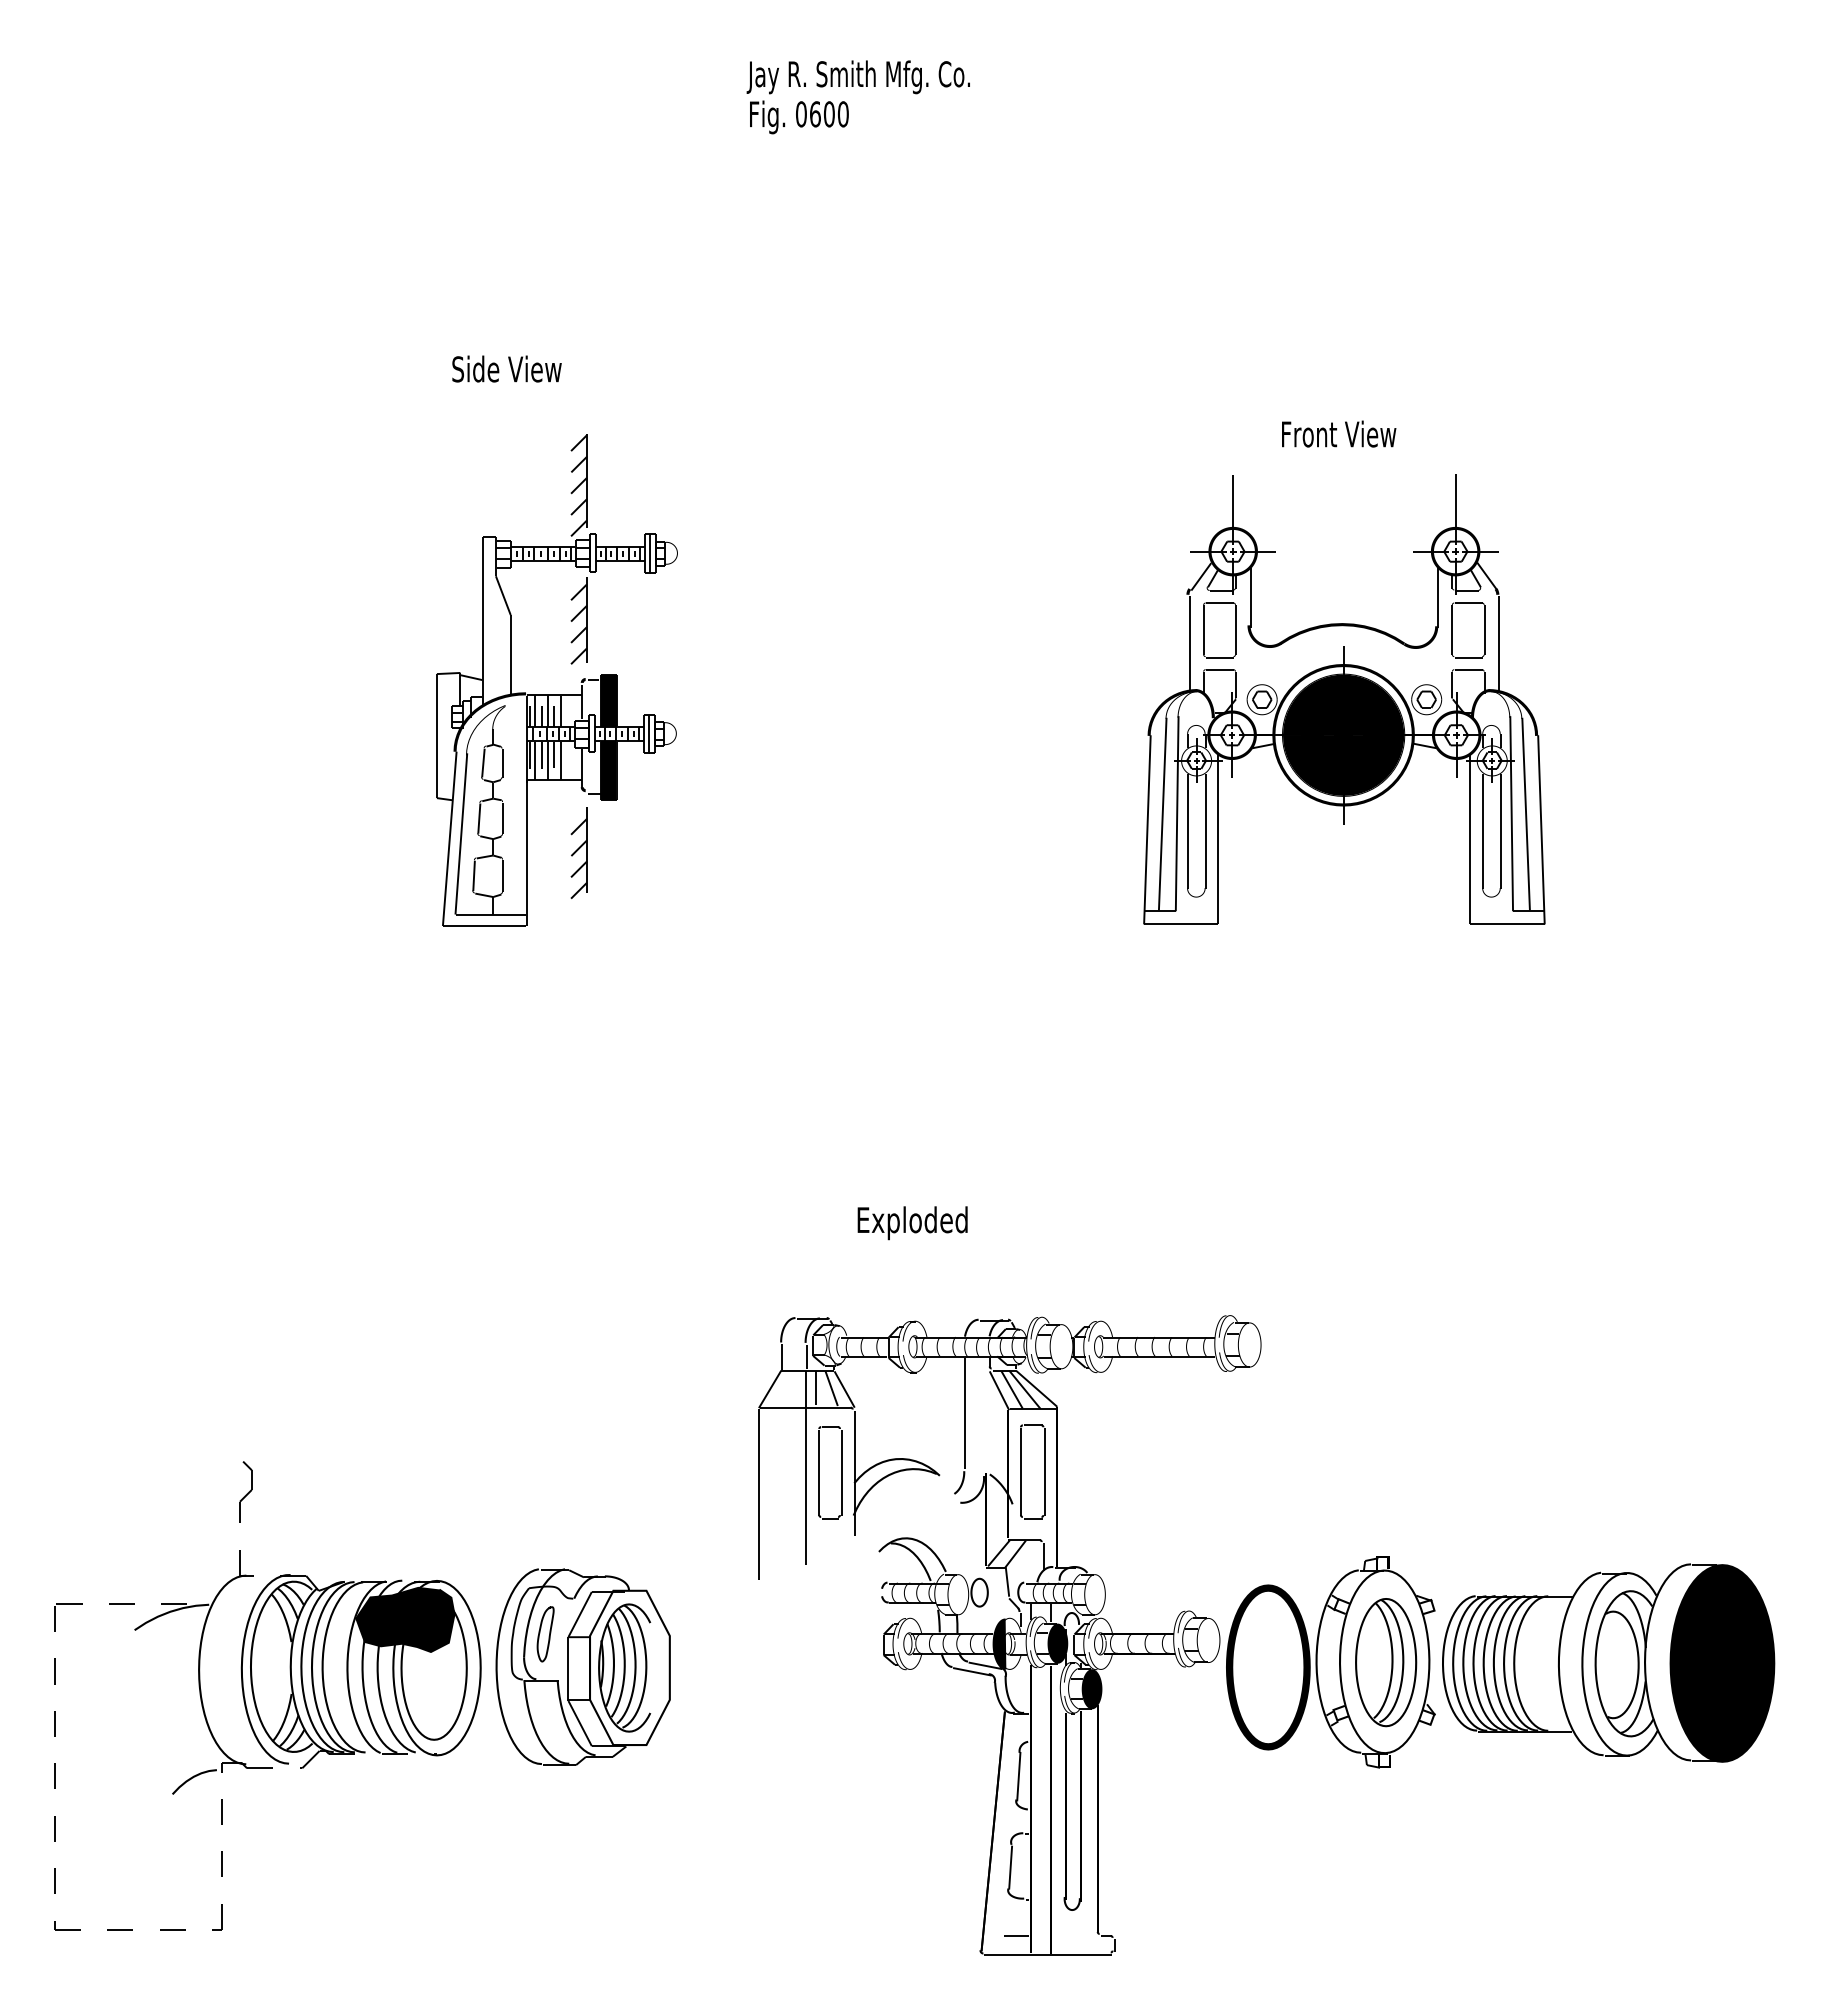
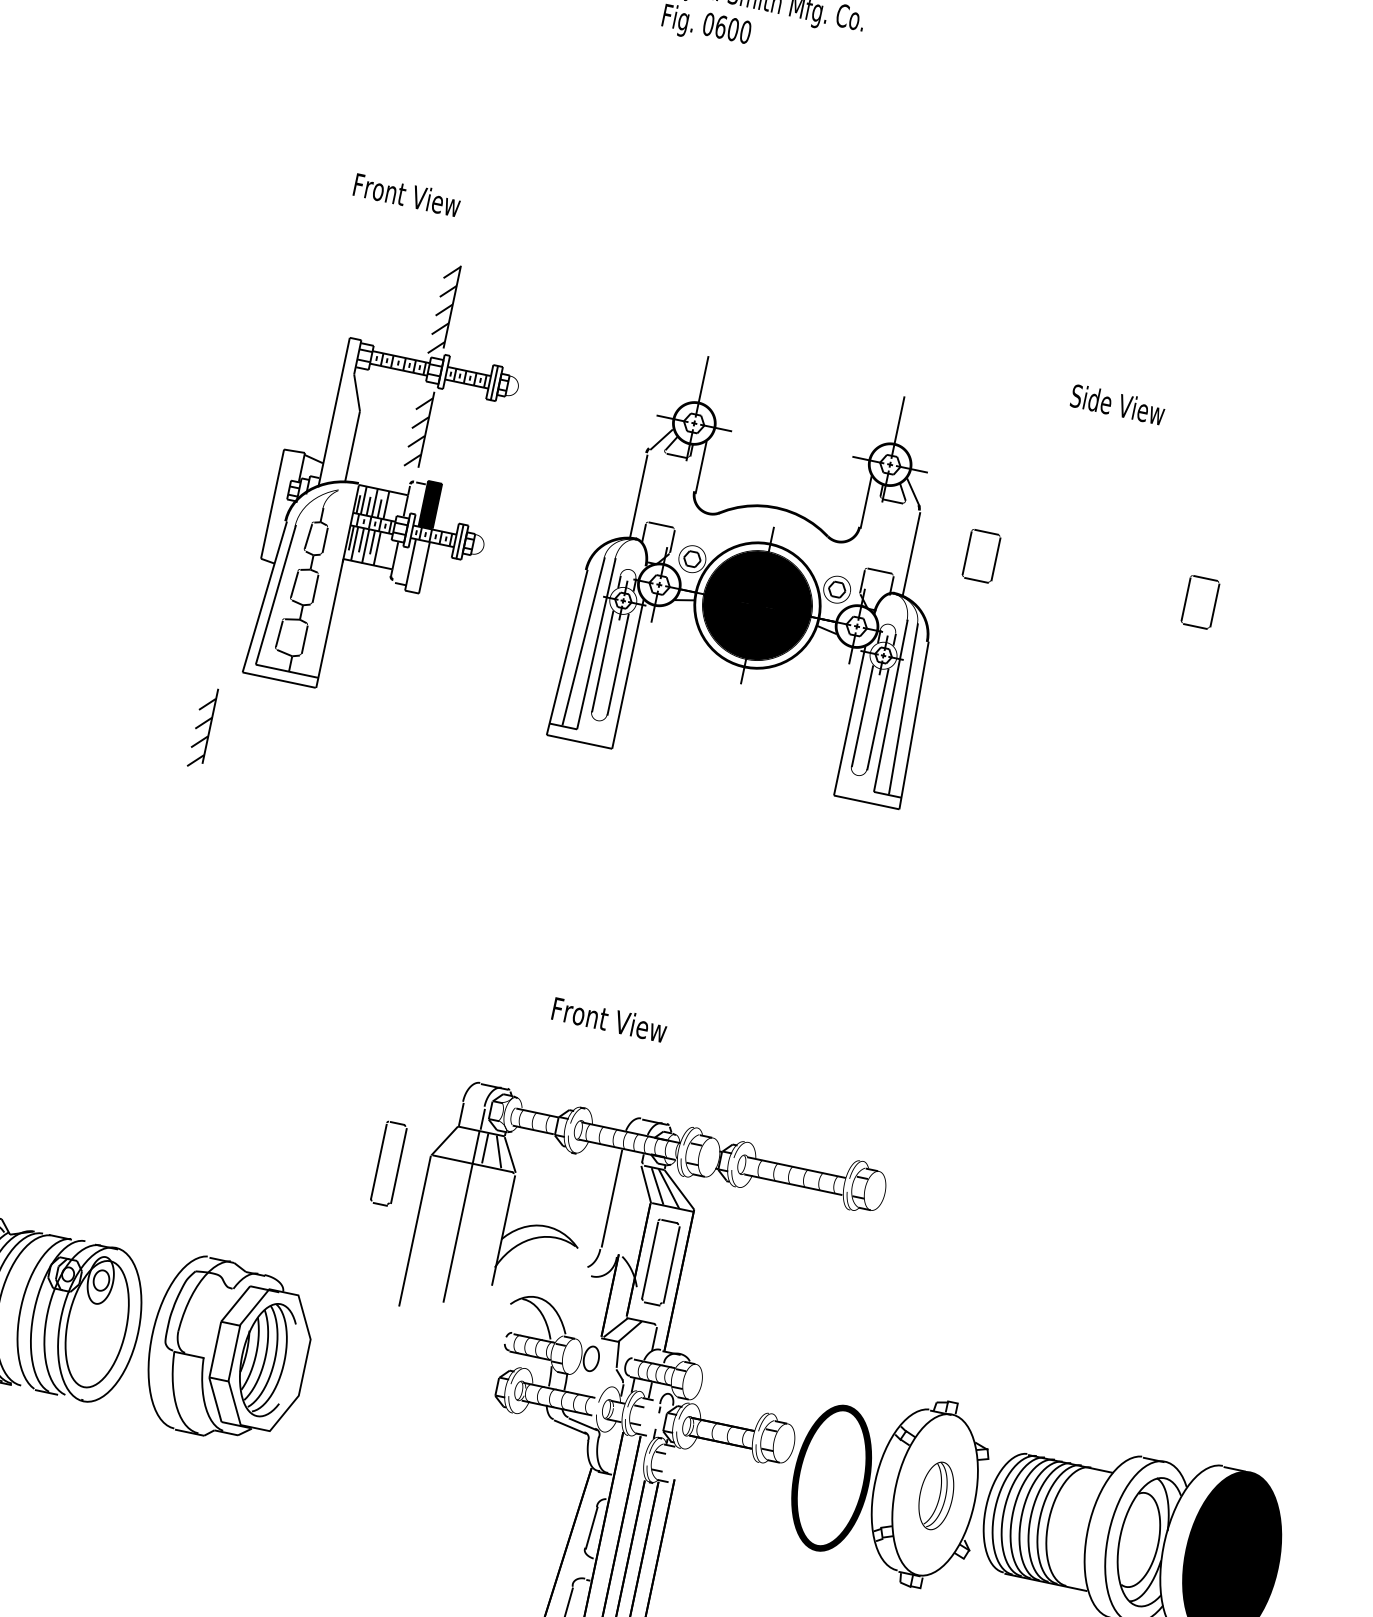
text: (512, 368) -> (407, 194), Side View -> Front View
text: (1338, 433) -> (1122, 405), Front View -> Side View
part: (1344, 699) -> (764, 574), moved
fill: (608, 770) -> (417, 566), removed
part: (578, 852) -> (202, 726), moved
text: (923, 1223) -> (610, 1023), Exploded -> Front View
part: (819, 1472) -> (379, 1161), moved
fill: (405, 1619) -> (81, 1275), removed
curve: (548, 1636) -> (203, 1317), removed
fill: (999, 1643) -> (599, 1407), removed
fill: (1057, 1643) -> (650, 1418), removed
part: (1386, 1662) -> (936, 1495), size x0.6
fill: (1091, 1689) -> (671, 1464), removed

